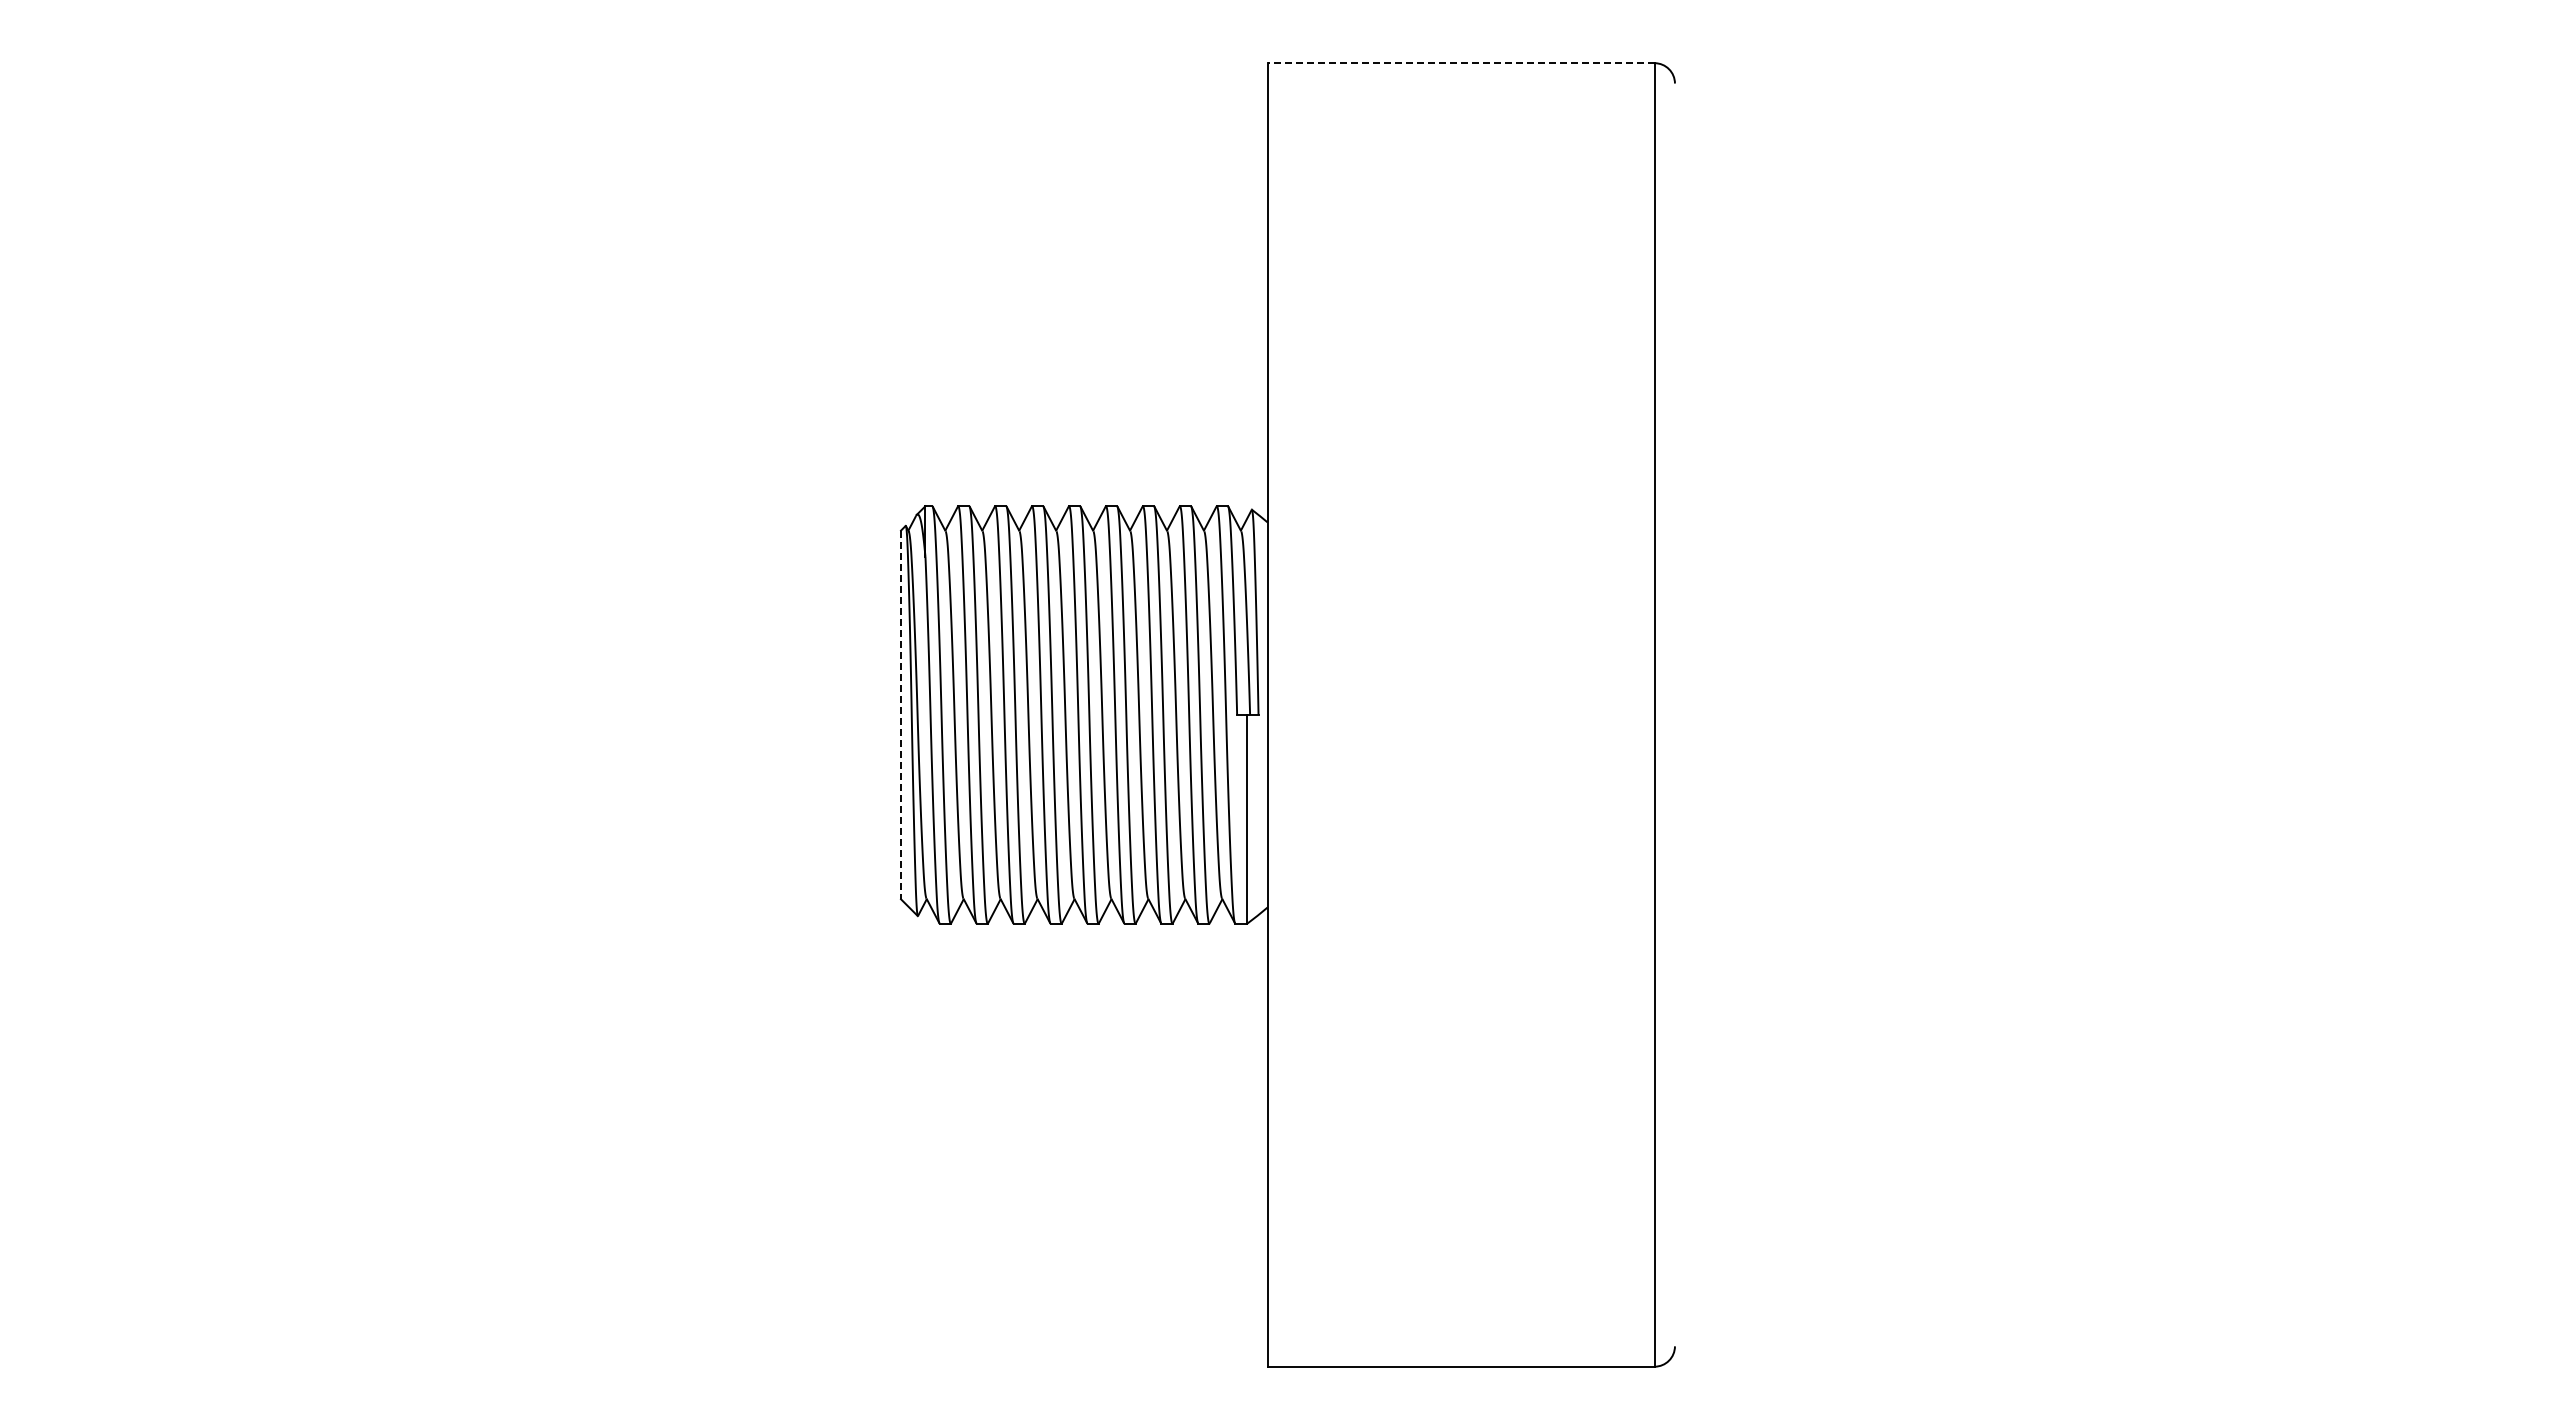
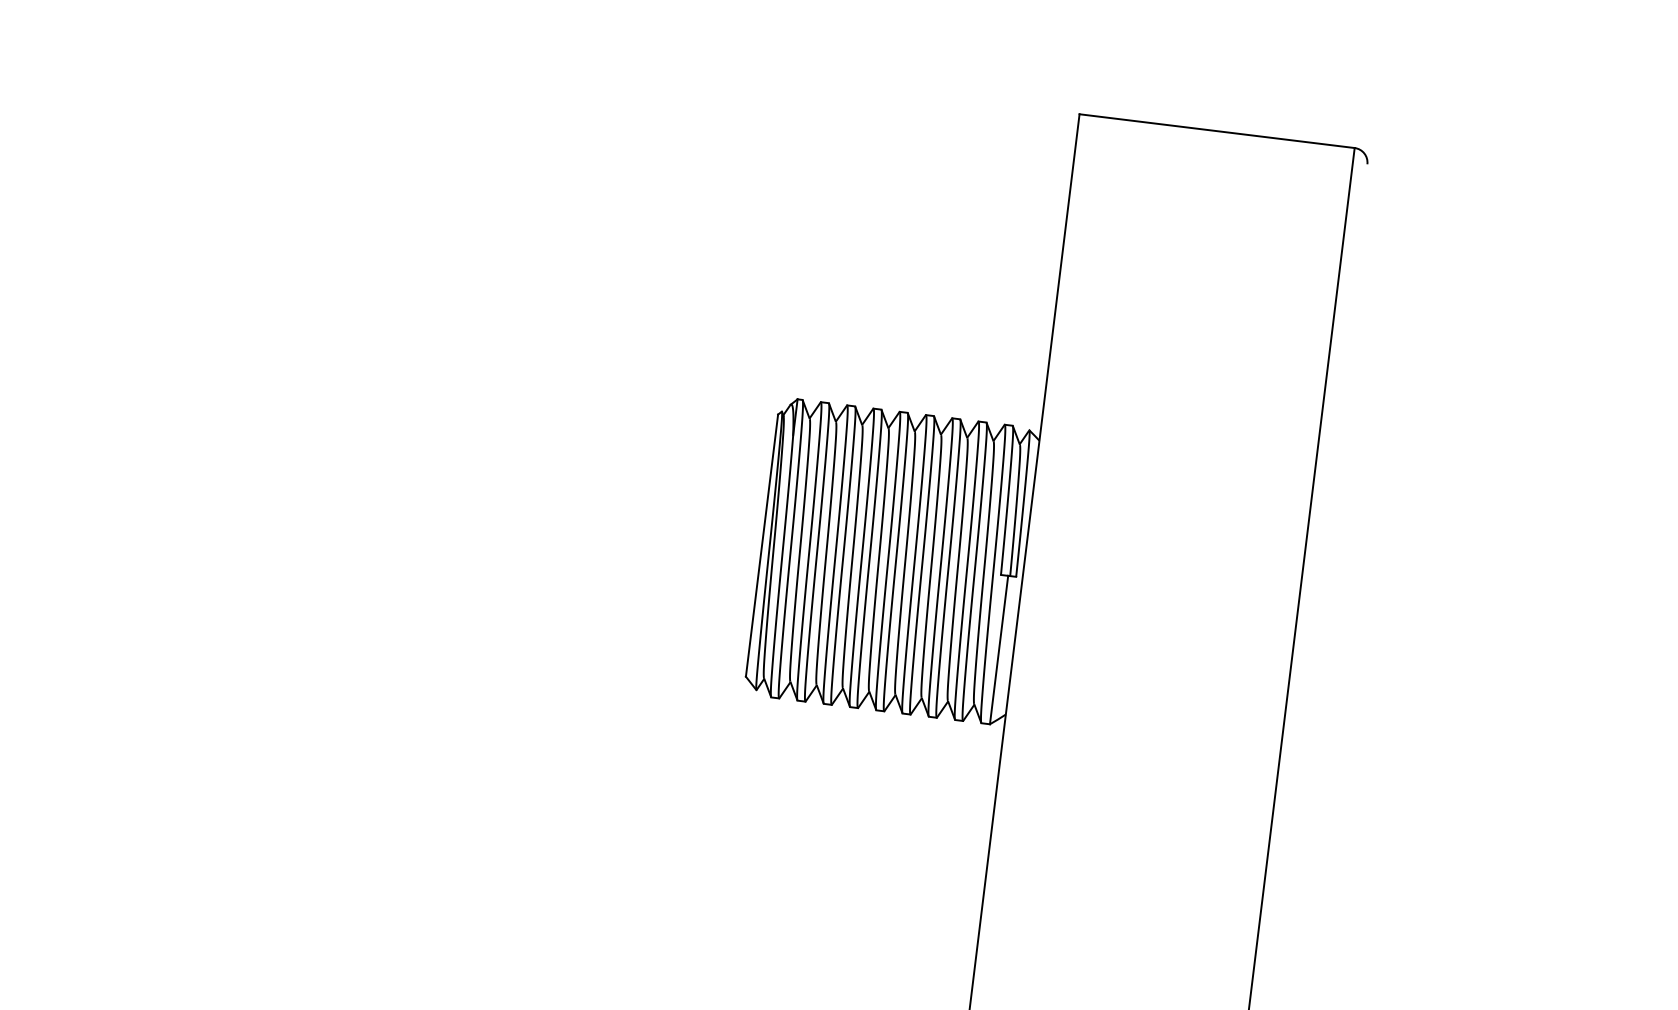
line: (1460, 63) -> (1216, 131), dashed -> solid
line: (901, 715) -> (762, 546), dashed -> solid

